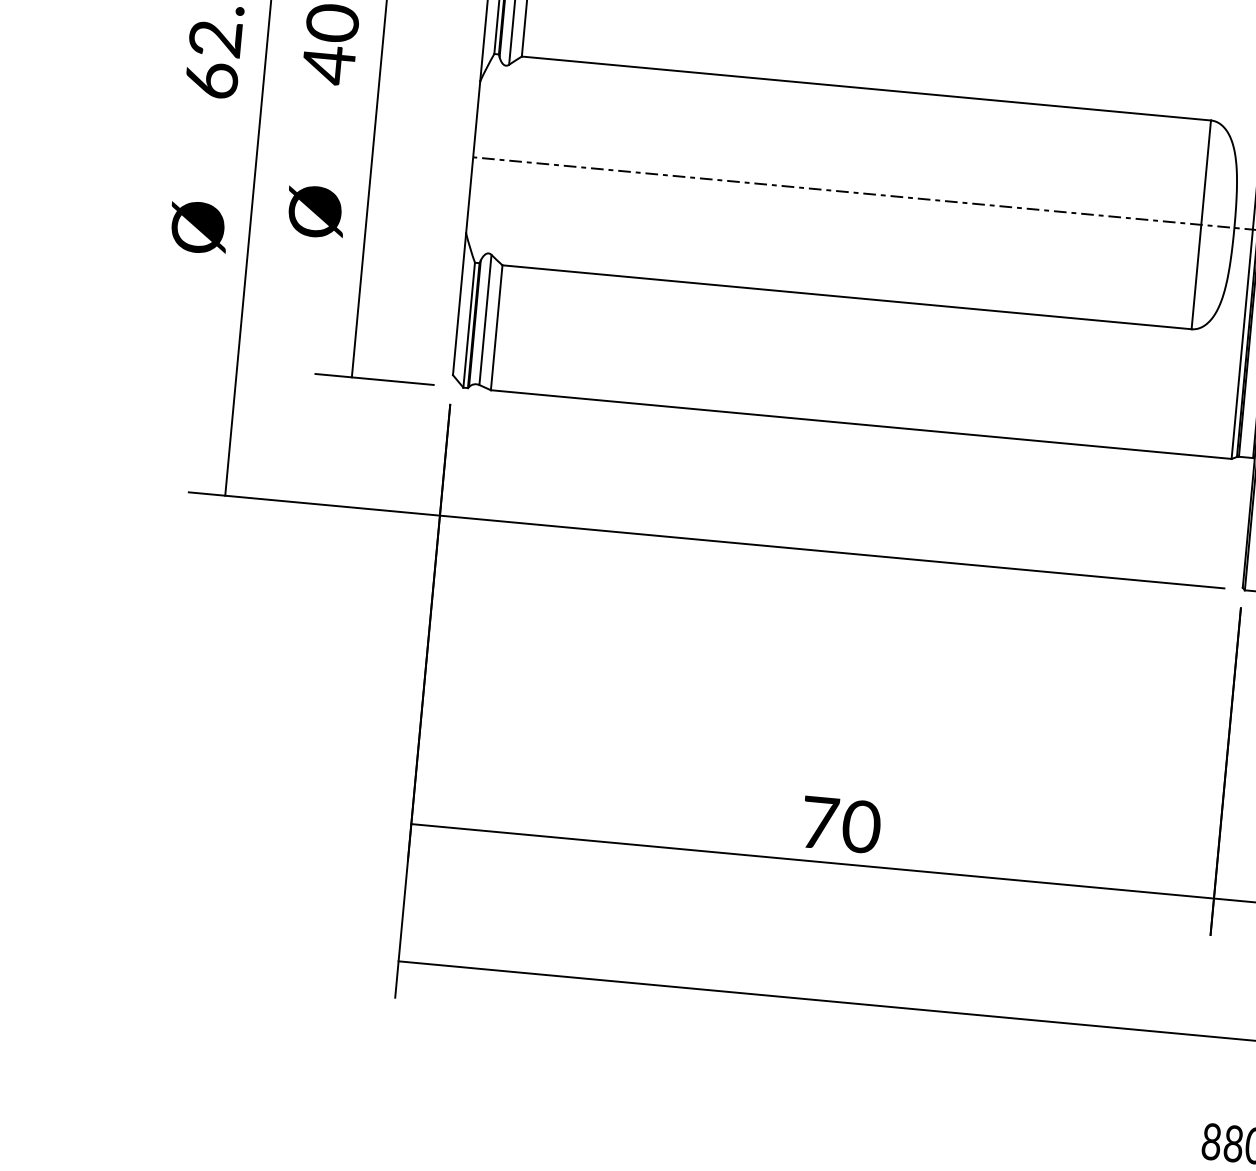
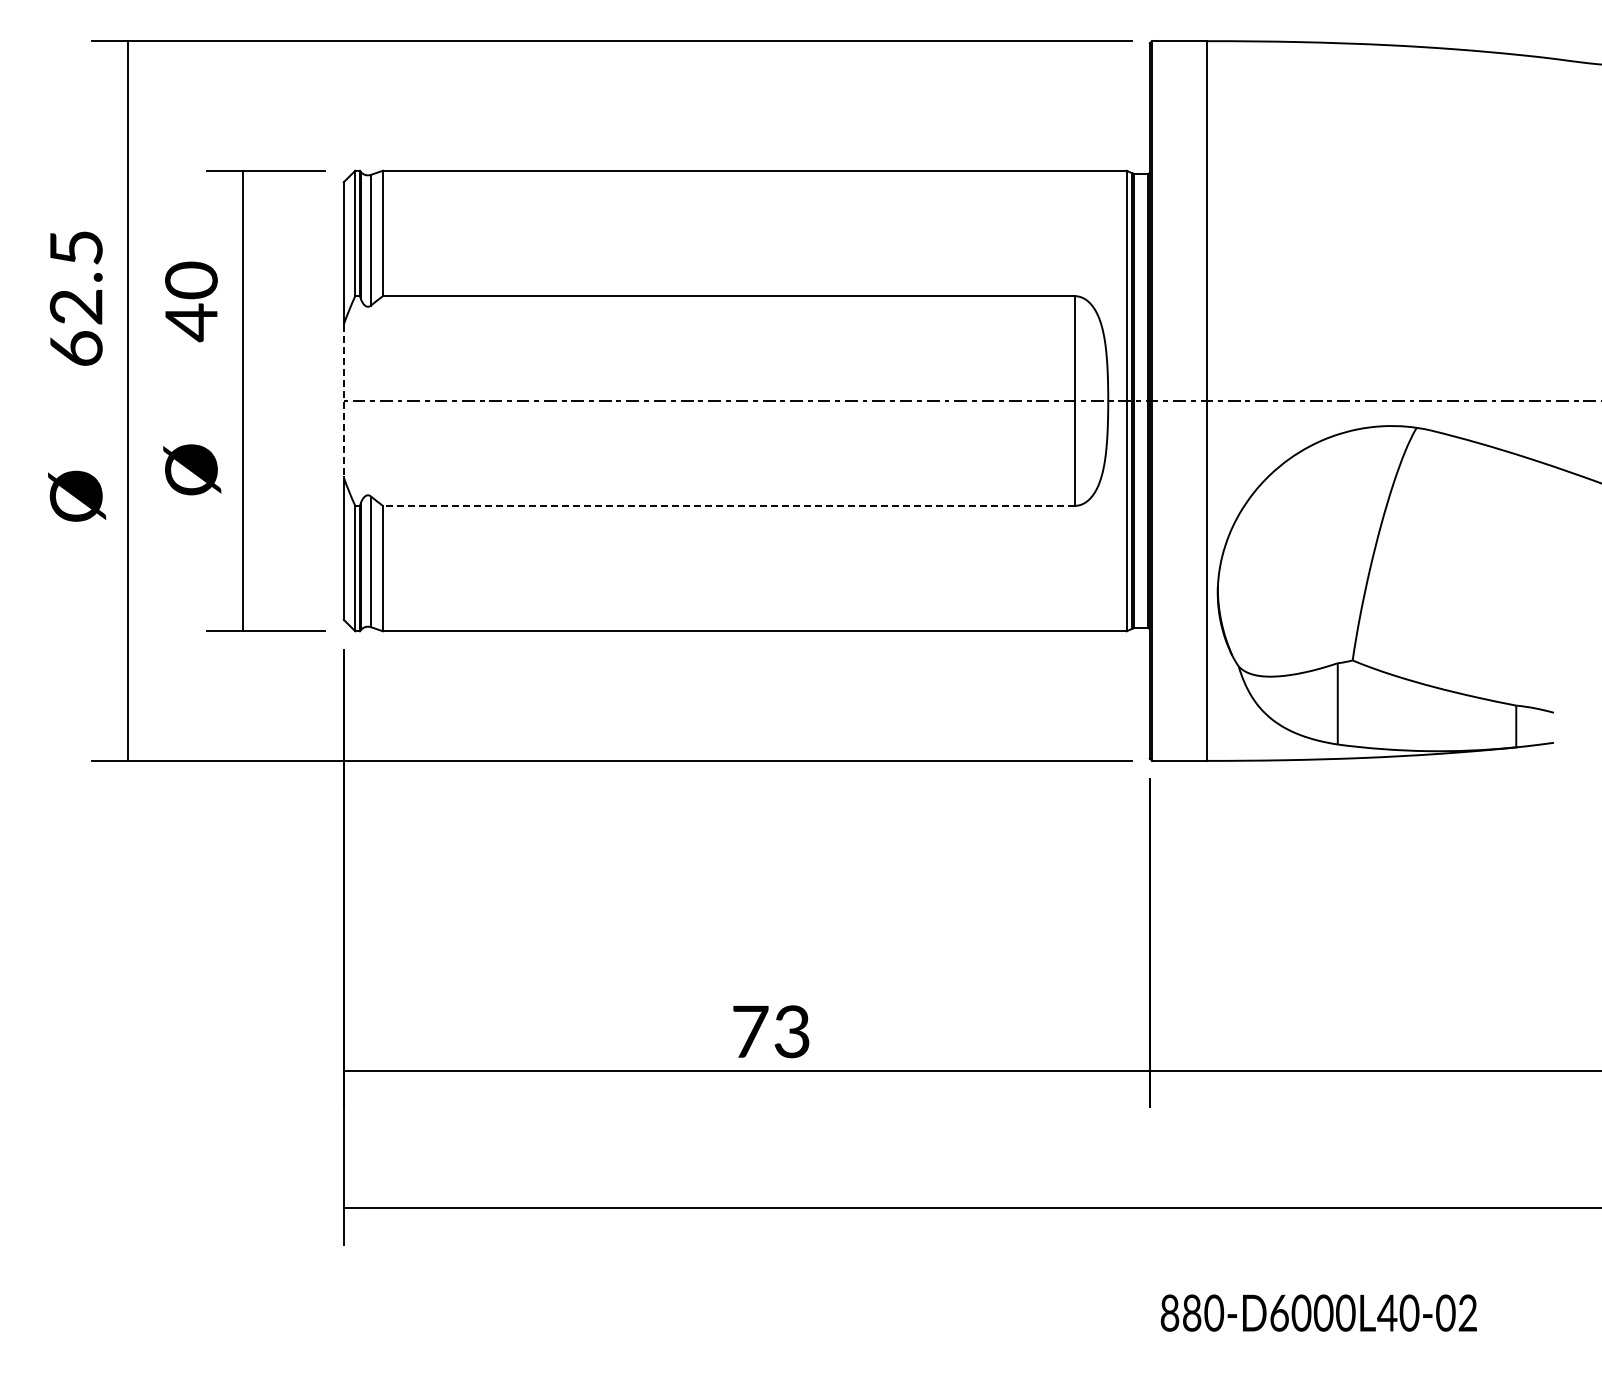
line: (472, 157) -> (343, 401), solid -> dashed
line: (846, 296) -> (728, 505), solid -> dashed
text: (861, 826) -> (792, 1031), 70 -> 73

